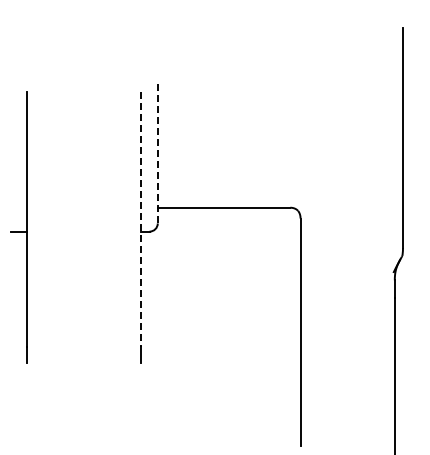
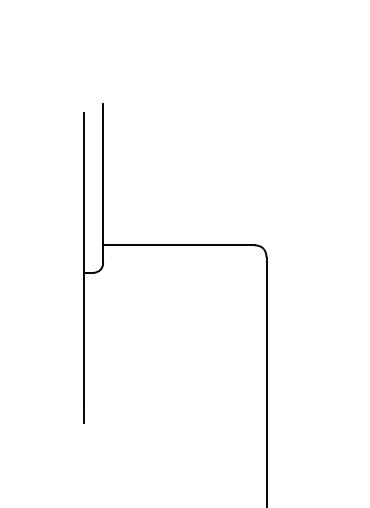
line: (157, 153) -> (102, 183), dashed -> solid
line: (141, 219) -> (84, 258), dashed -> solid

